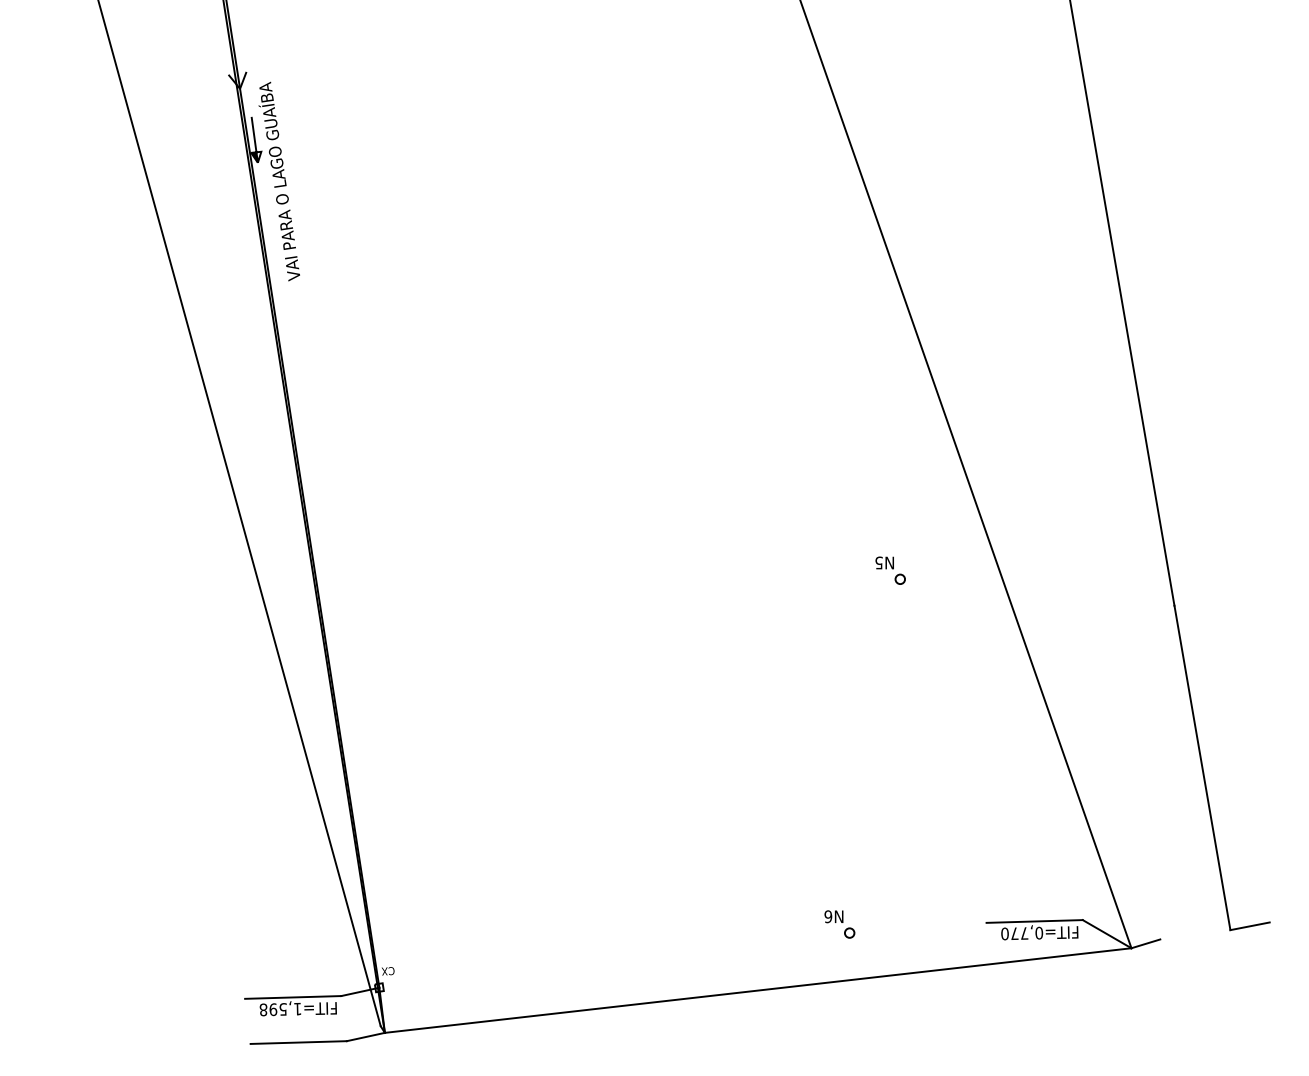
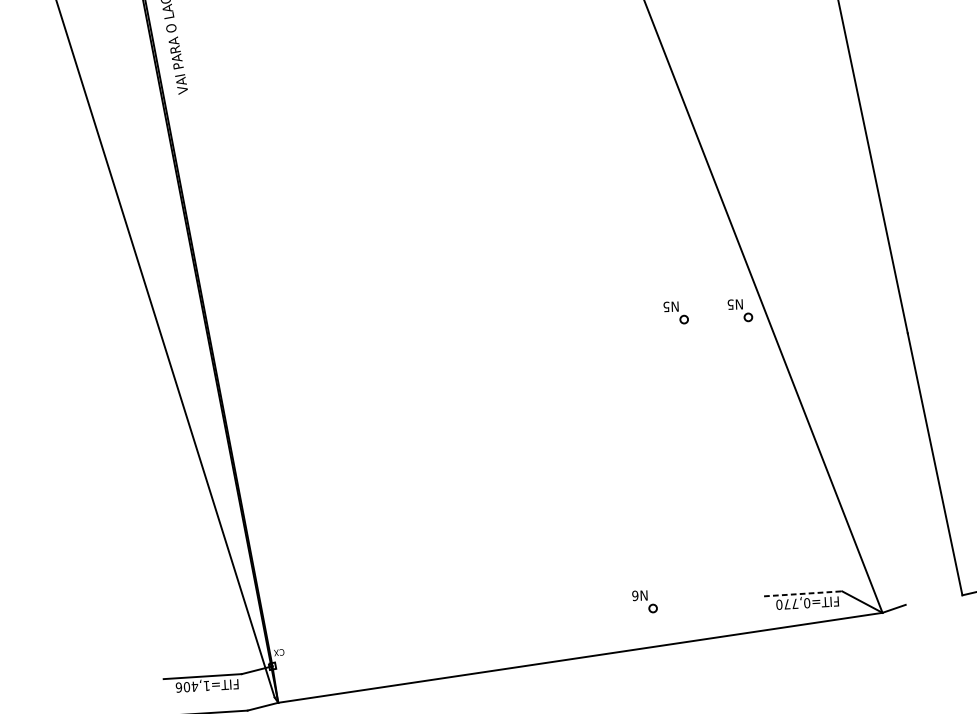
part: (969, 570) -> (740, 310), added
line: (1035, 921) -> (803, 593), solid -> dashed
text: (273, 1009) -> (187, 686), FIT=1,598 -> FIT=1,406

